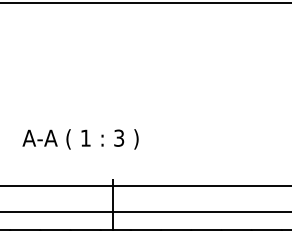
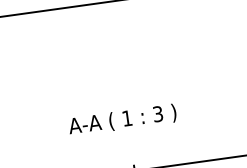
text: (80, 139) -> (122, 120), moved

